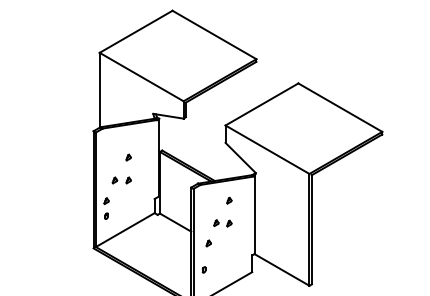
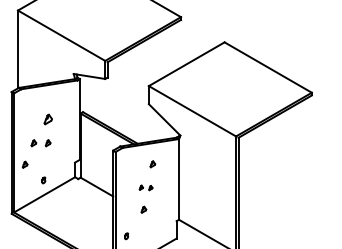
part: (128, 157) -> (47, 119), size x1.6
part: (106, 215) -> (43, 179), moved
part: (222, 223) -> (145, 187), size x0.7
part: (208, 243) -> (143, 209), moved

